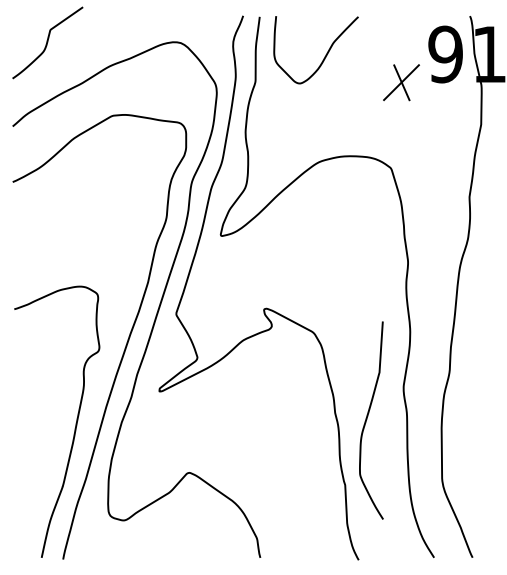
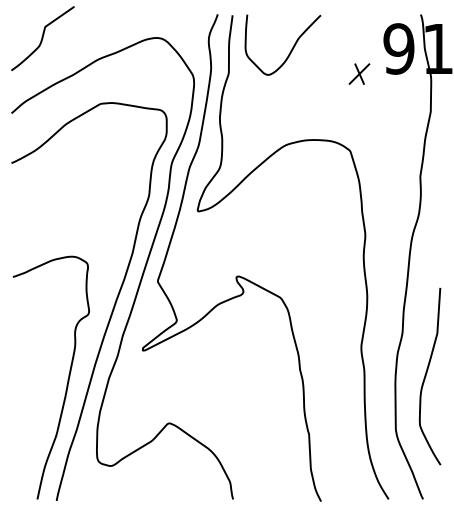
part: (401, 82) -> (359, 74), size x0.62
curve: (367, 419) -> (426, 375), moved

